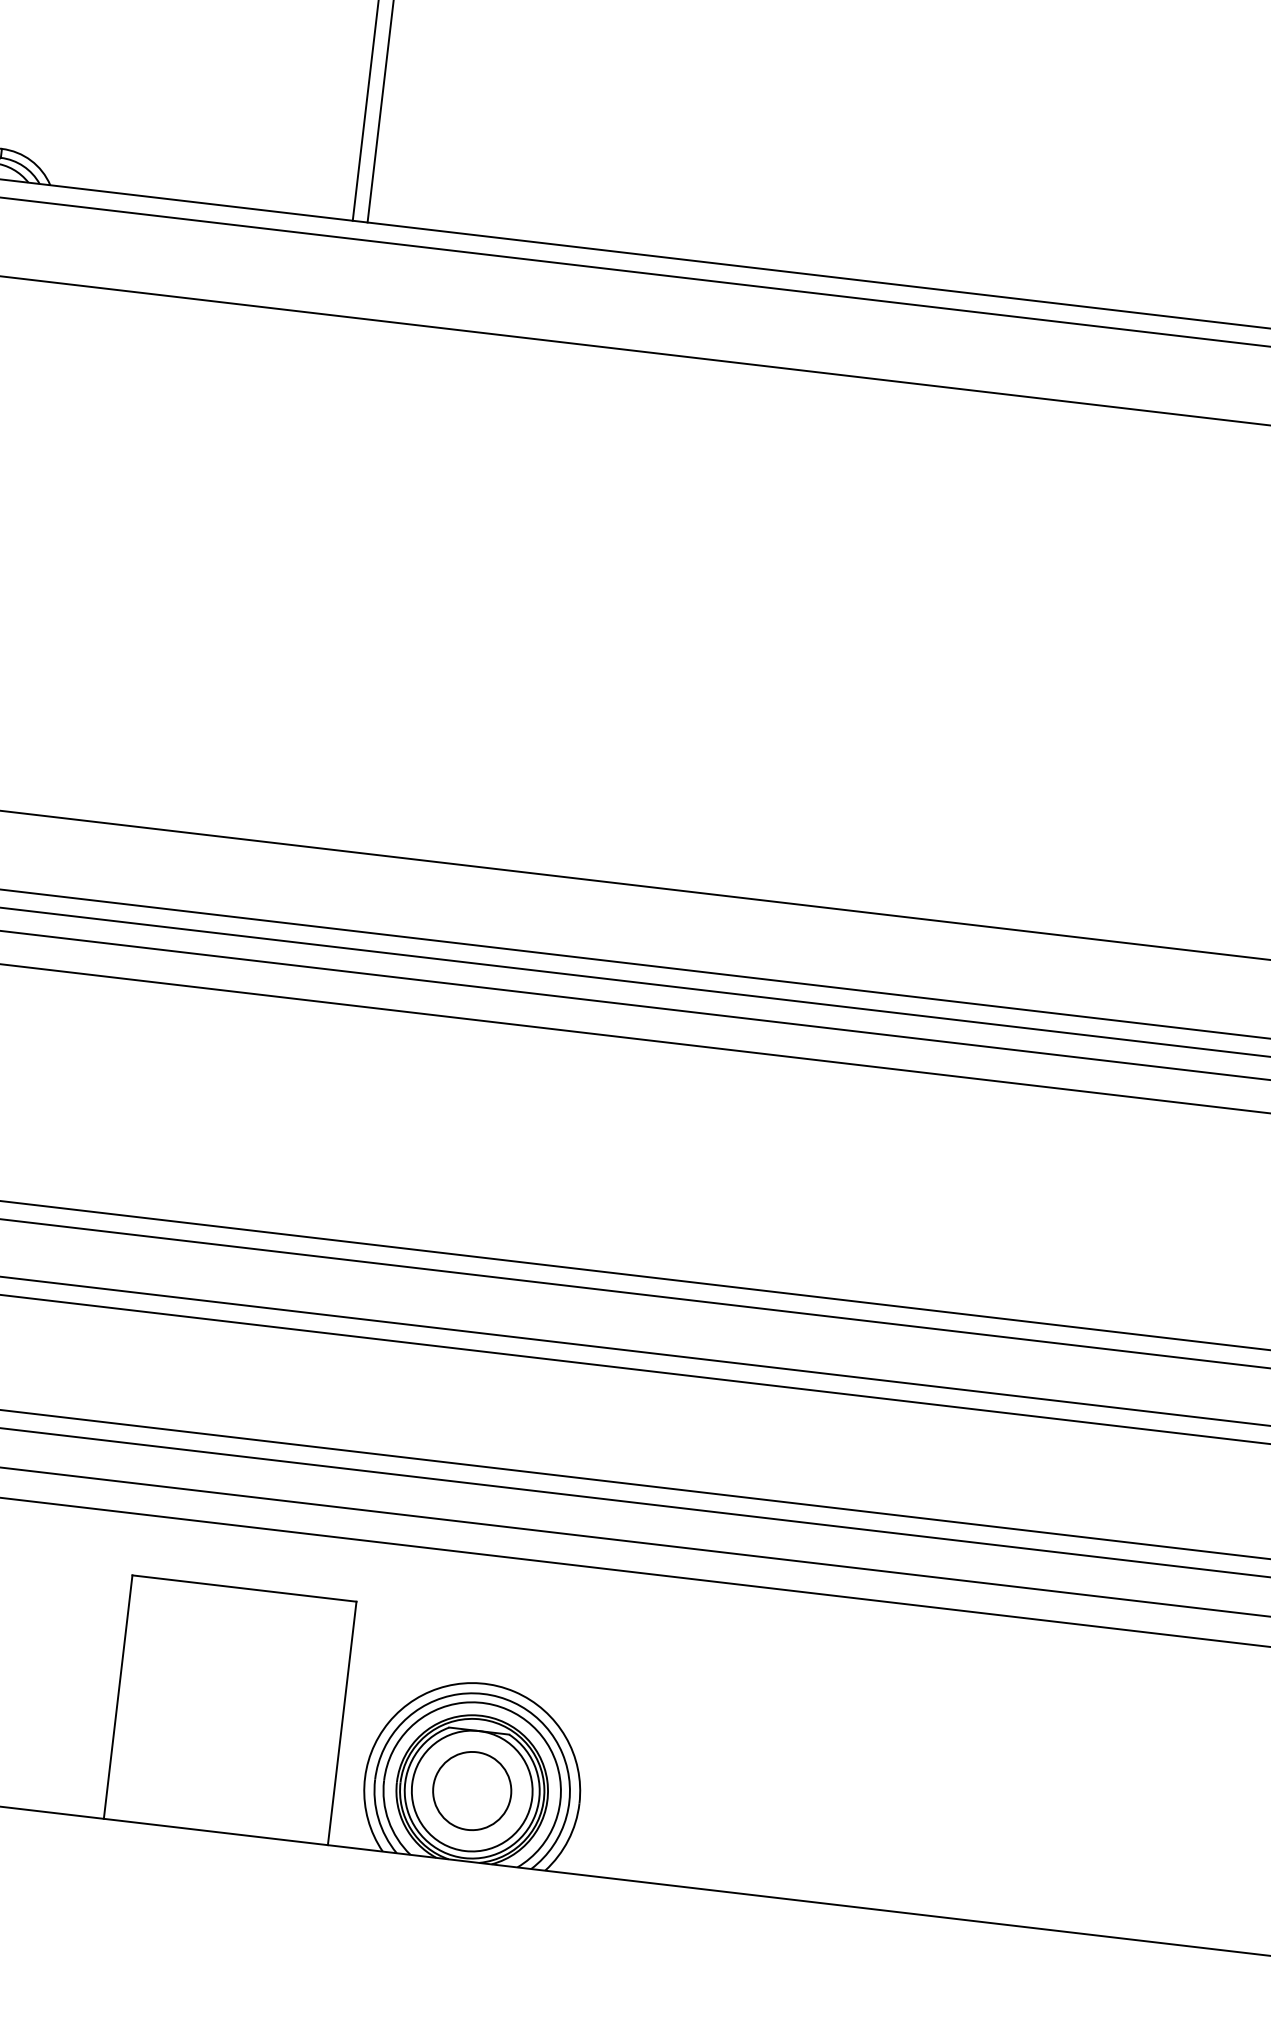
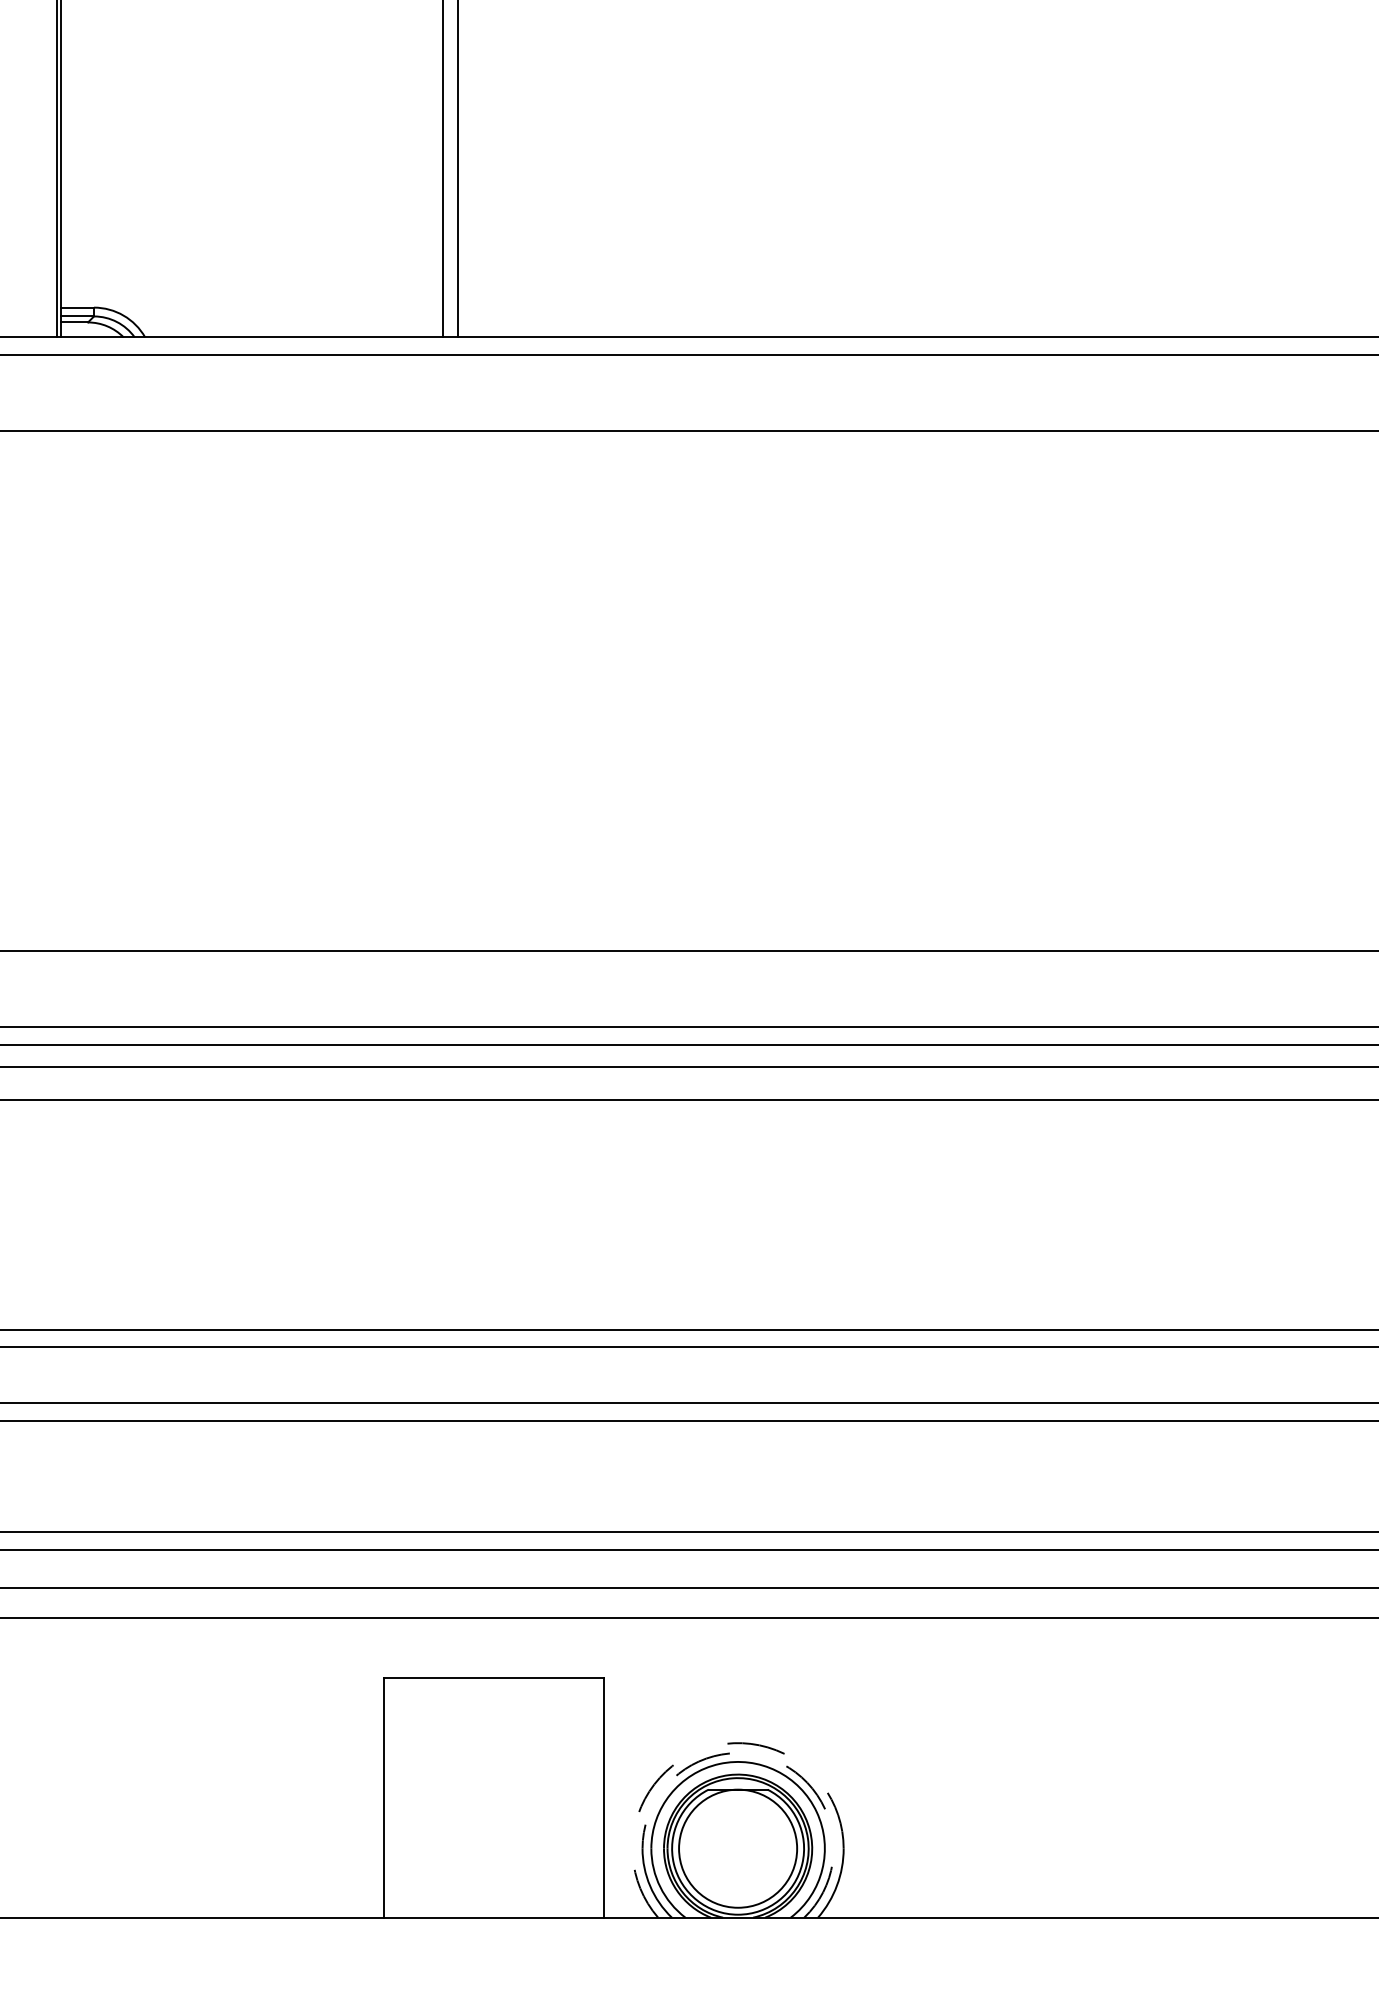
arc: (446, 1685) -> (701, 1749), solid -> dashed
arc: (520, 1705) -> (775, 1760), solid -> dashed
circle: (472, 1790) -> (738, 1848), removed

